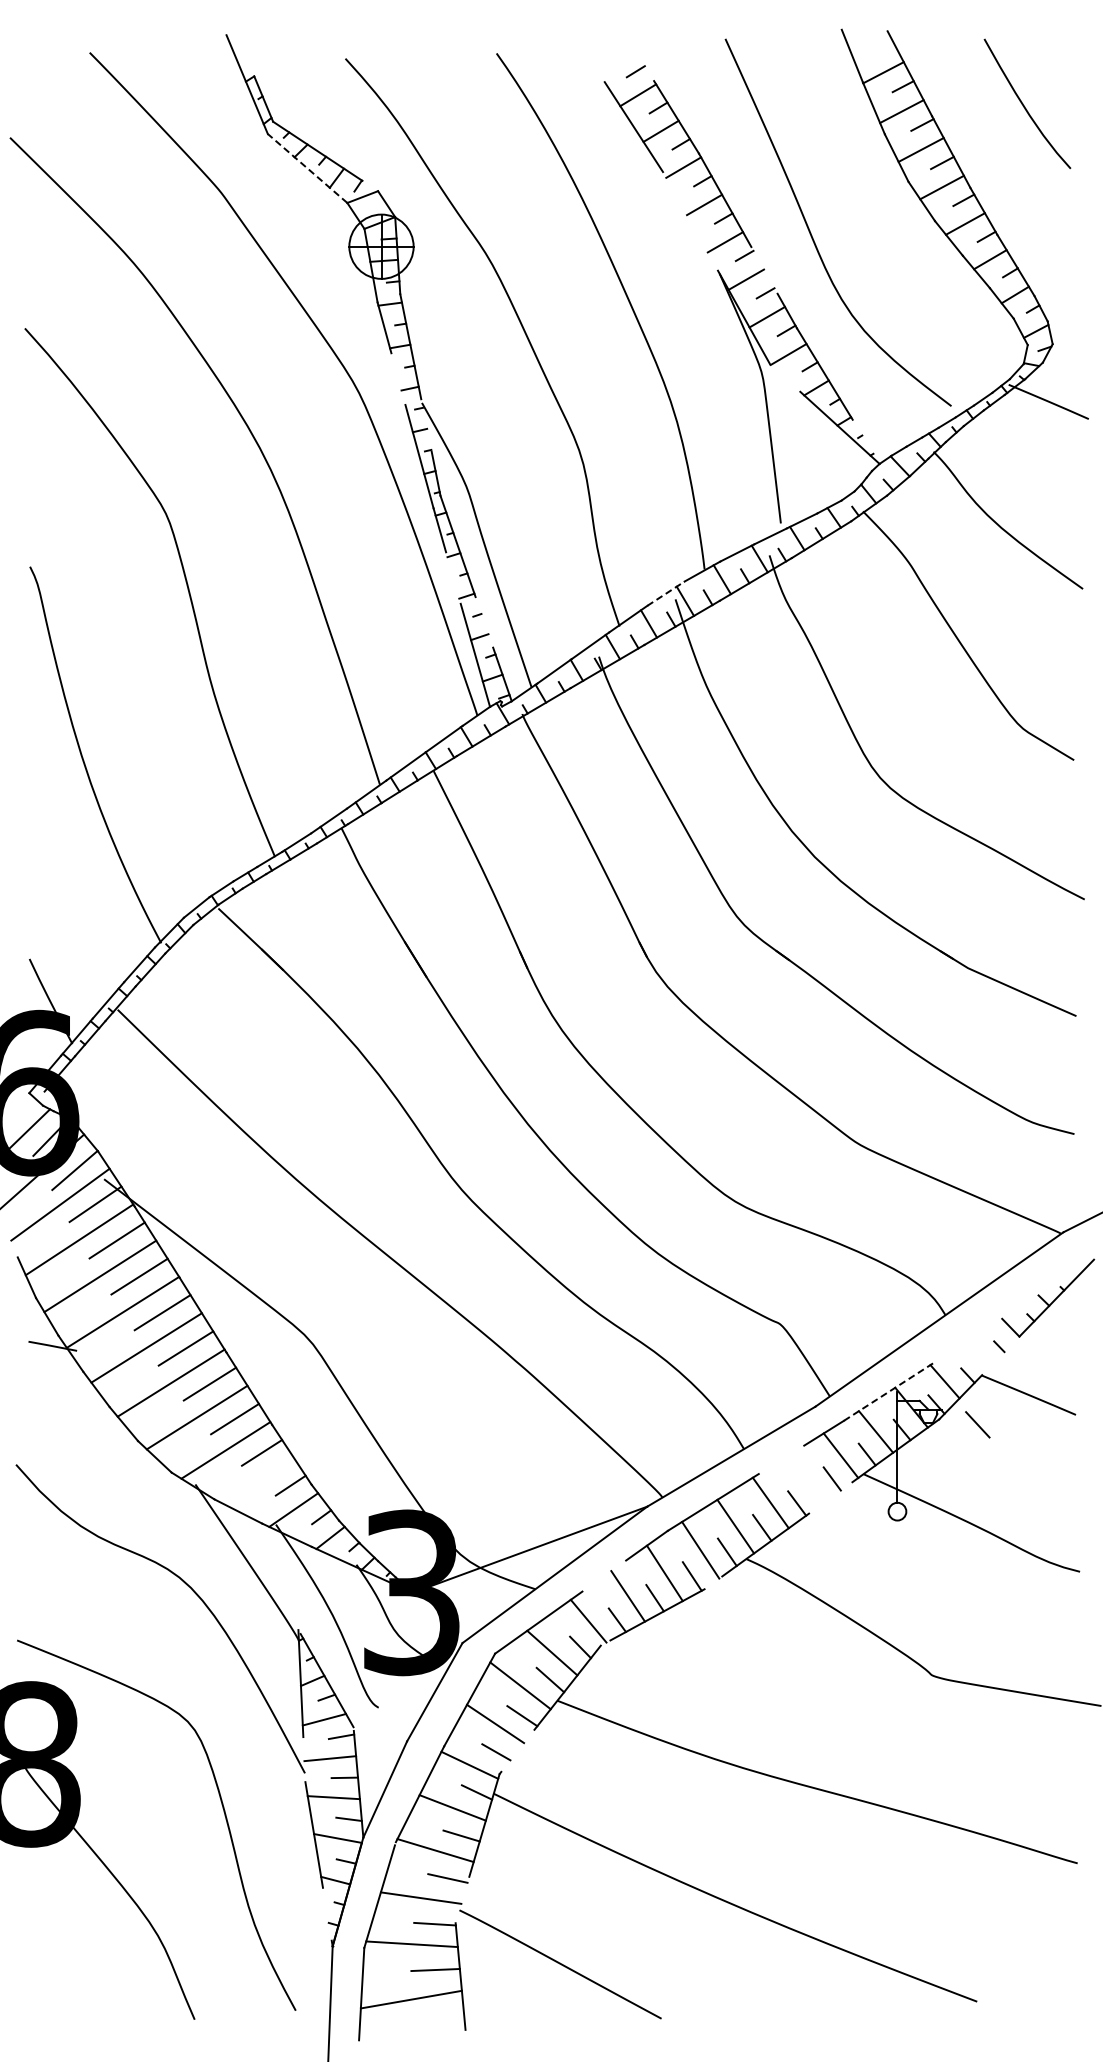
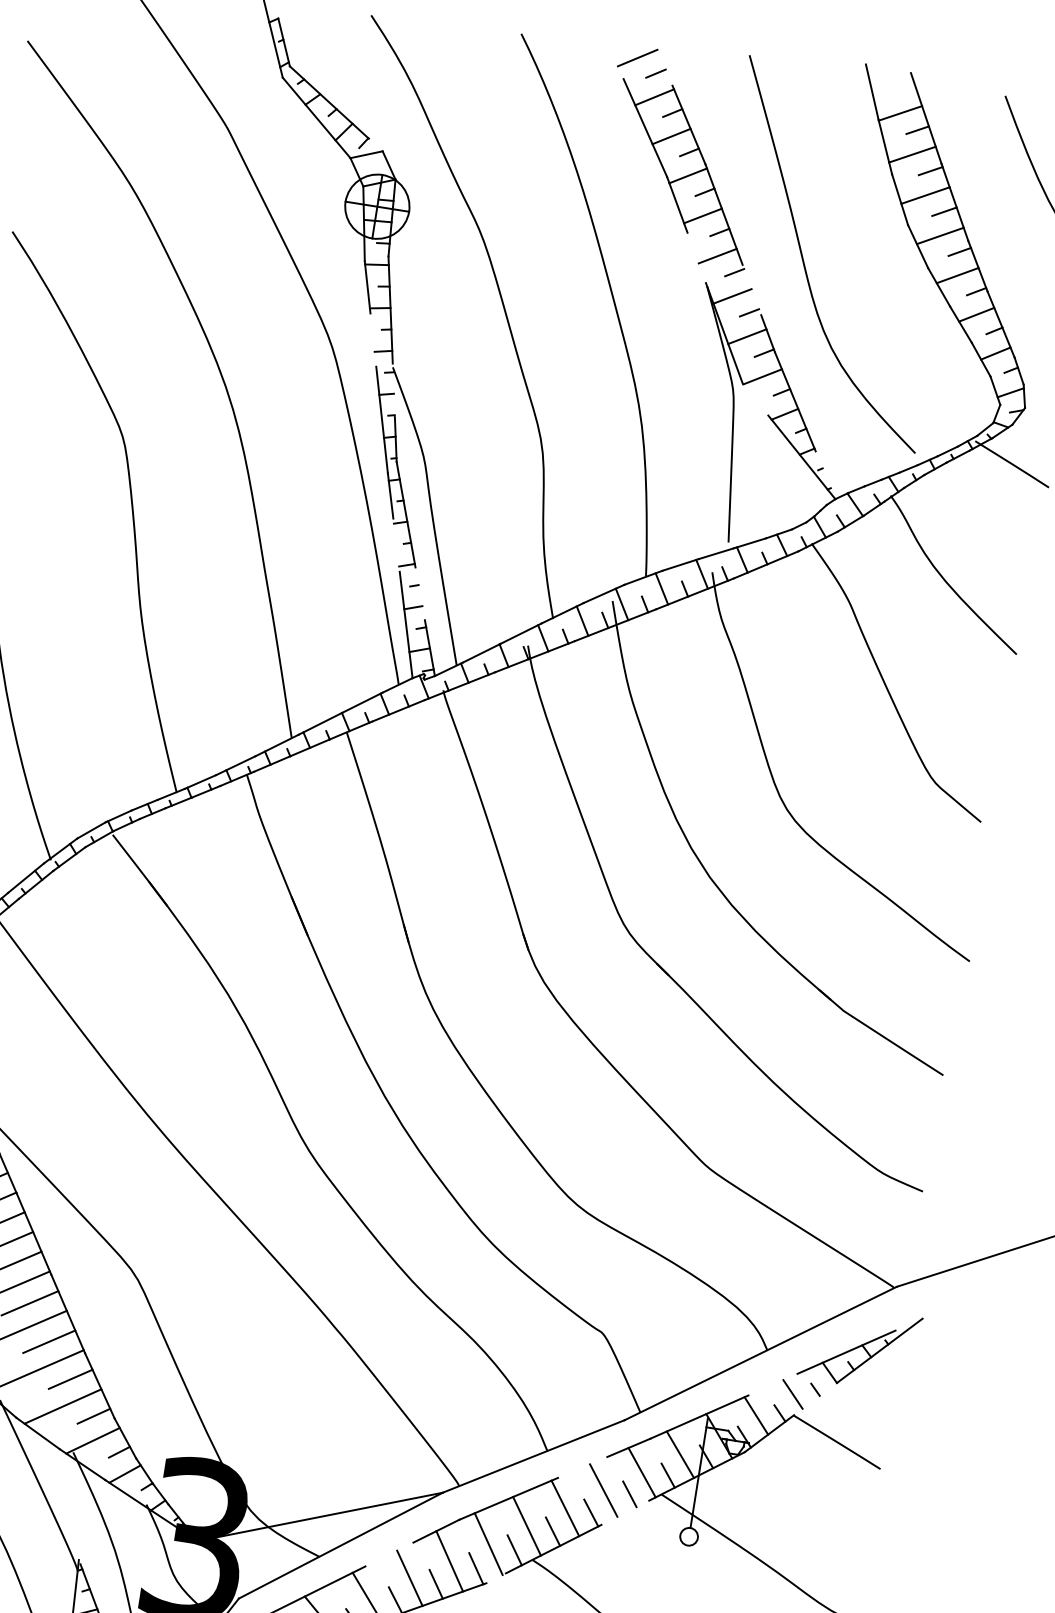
line: (615, 58) -> (637, 57), added
line: (307, 168) -> (316, 117), dashed -> solid
line: (677, 197) -> (677, 204), added
line: (666, 593) -> (604, 593), dashed -> solid
line: (1024, 1304) -> (846, 1352), added
line: (888, 1391) -> (699, 1416), dashed -> solid
line: (977, 1424) -> (792, 1394), moved
line: (805, 1479) -> (603, 1490), added
line: (258, 1480) -> (62, 1406), added

